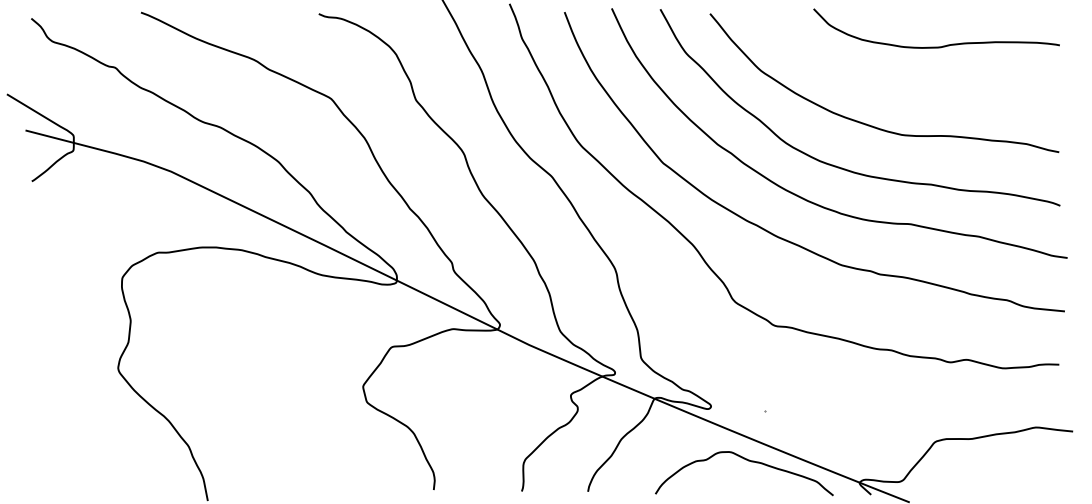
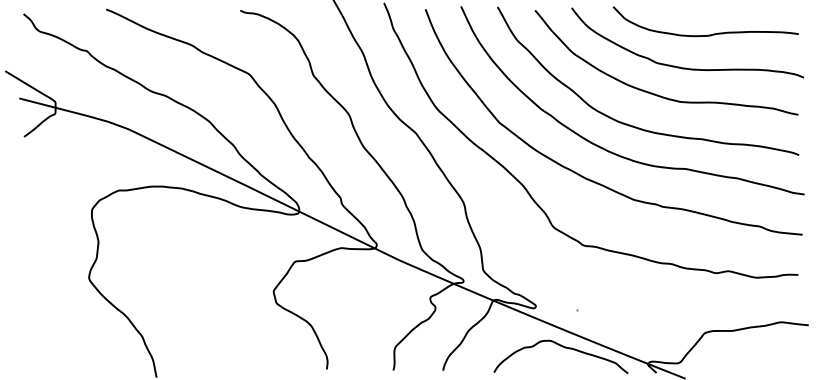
curve: (907, 89) -> (683, 67), added

